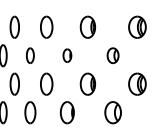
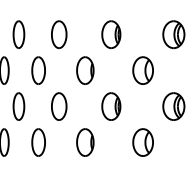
part: (30, 55) -> (38, 70), size x1.43
part: (67, 55) -> (85, 70), size x1.67
part: (112, 55) -> (142, 70), size x1.43

